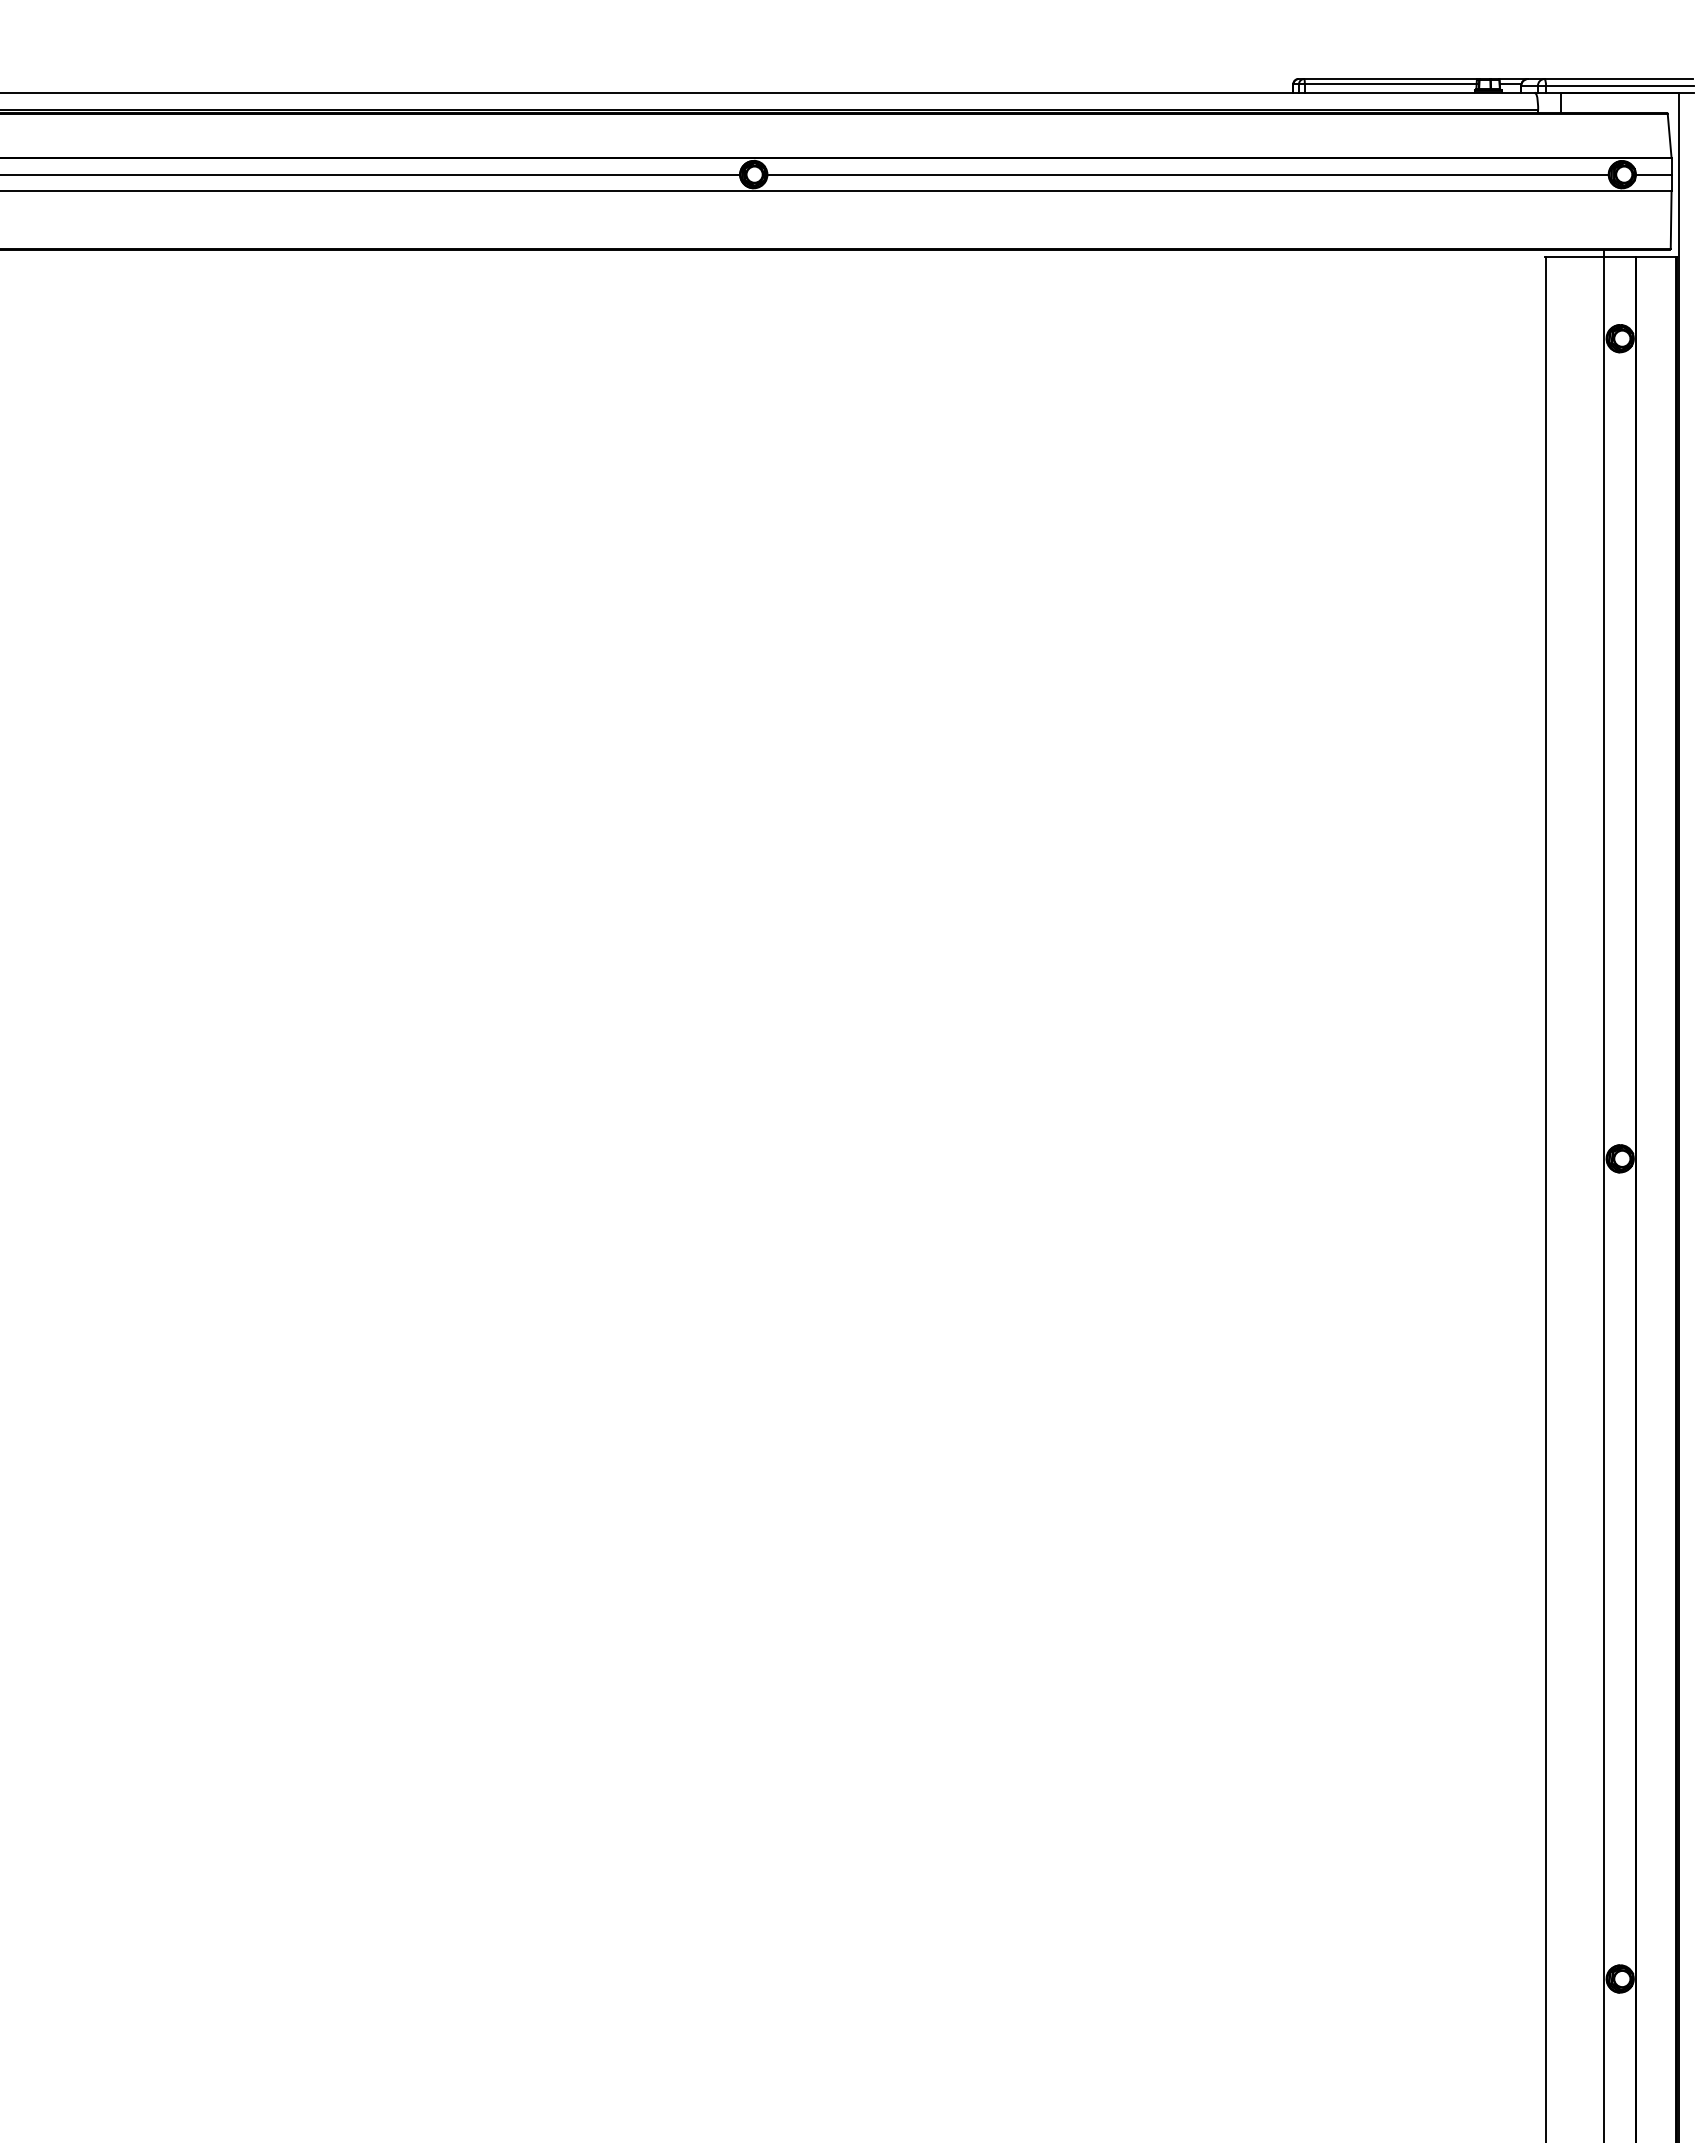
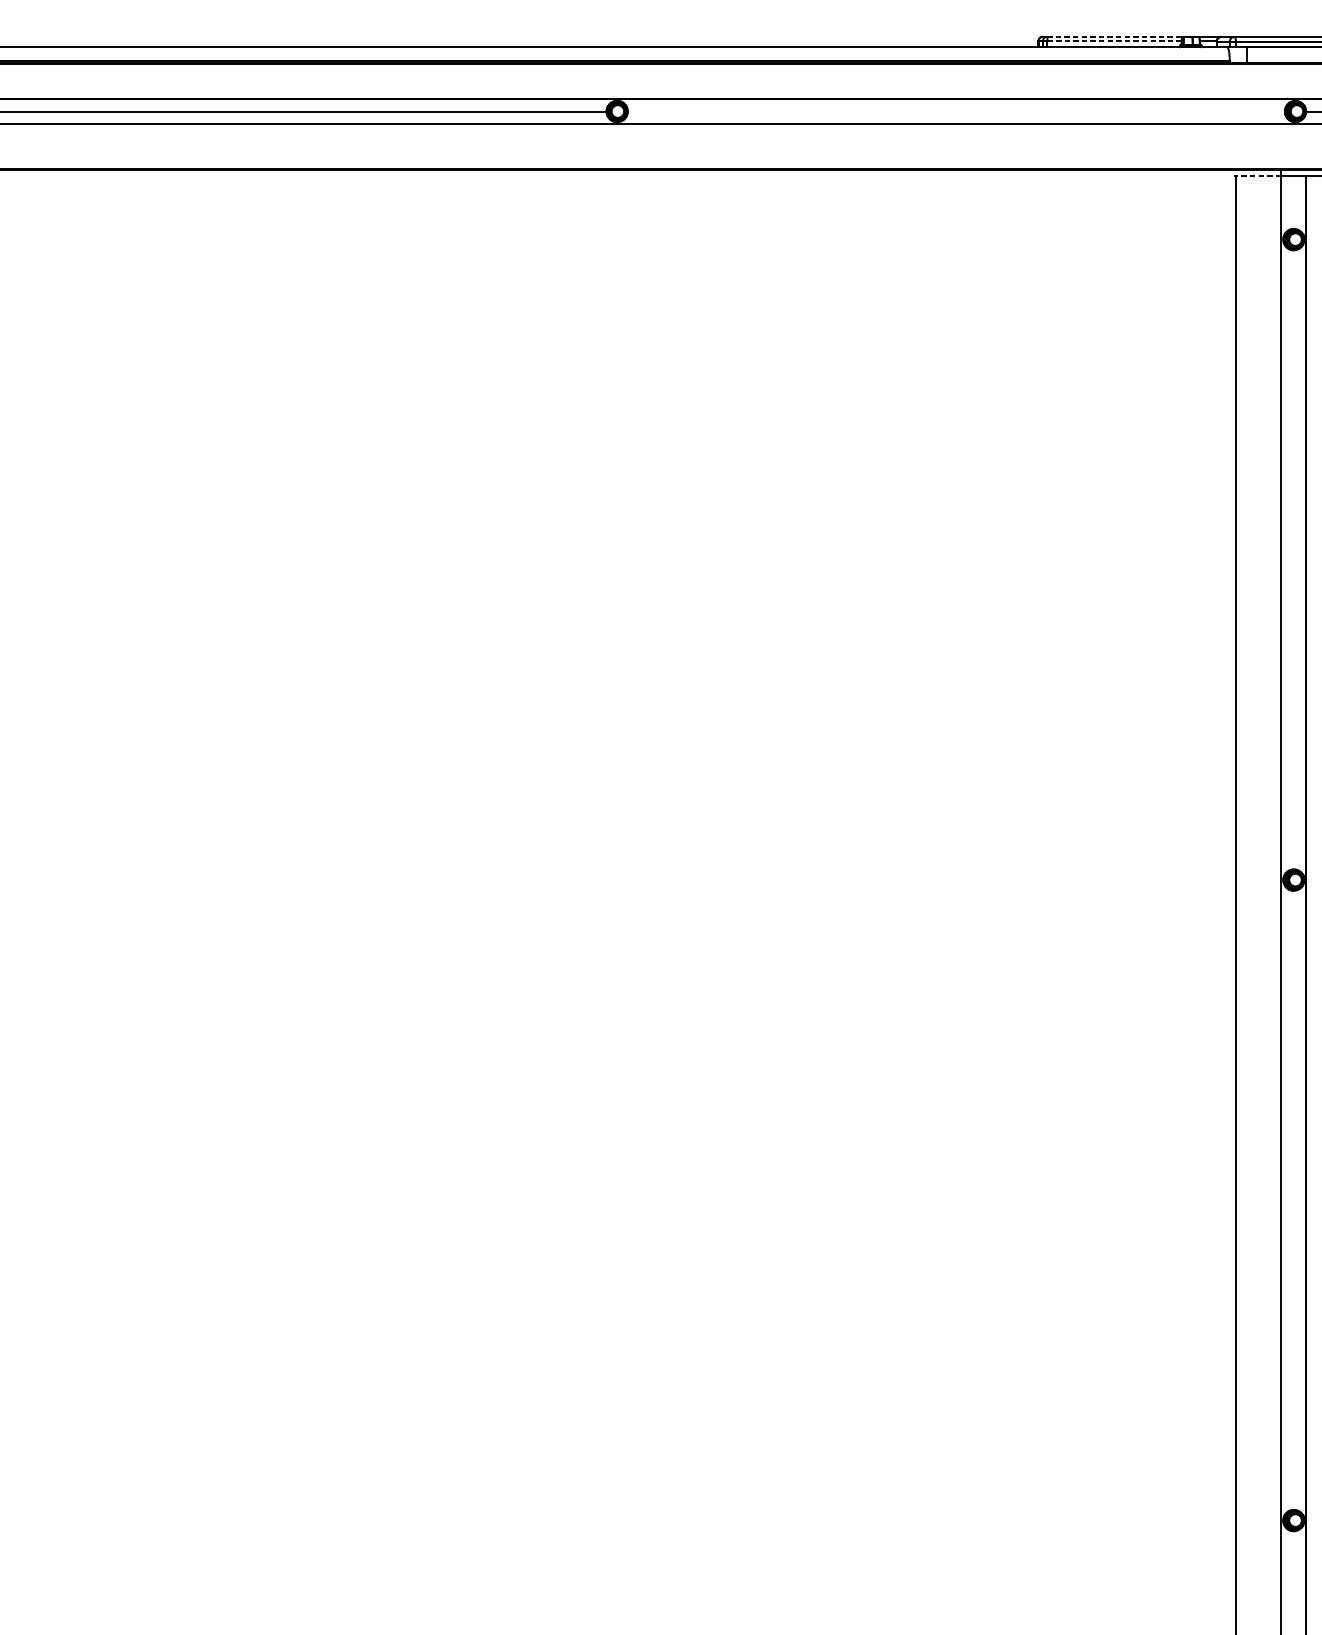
line: (1390, 78) -> (1114, 36), solid -> dashed
line: (1390, 84) -> (1114, 41), solid -> dashed
line: (1188, 174) -> (956, 111), removed
line: (1575, 256) -> (1258, 175), solid -> dashed

